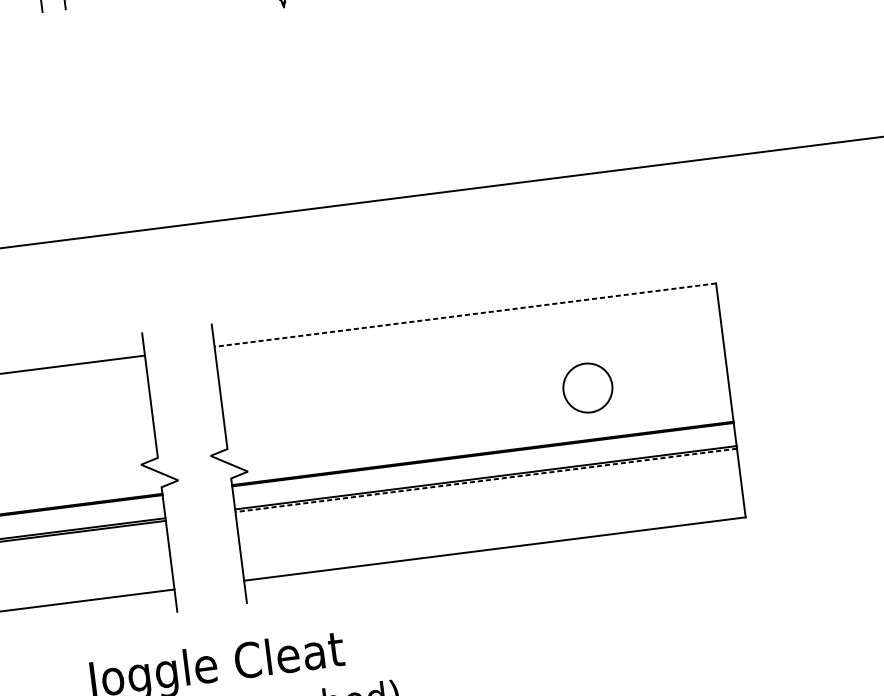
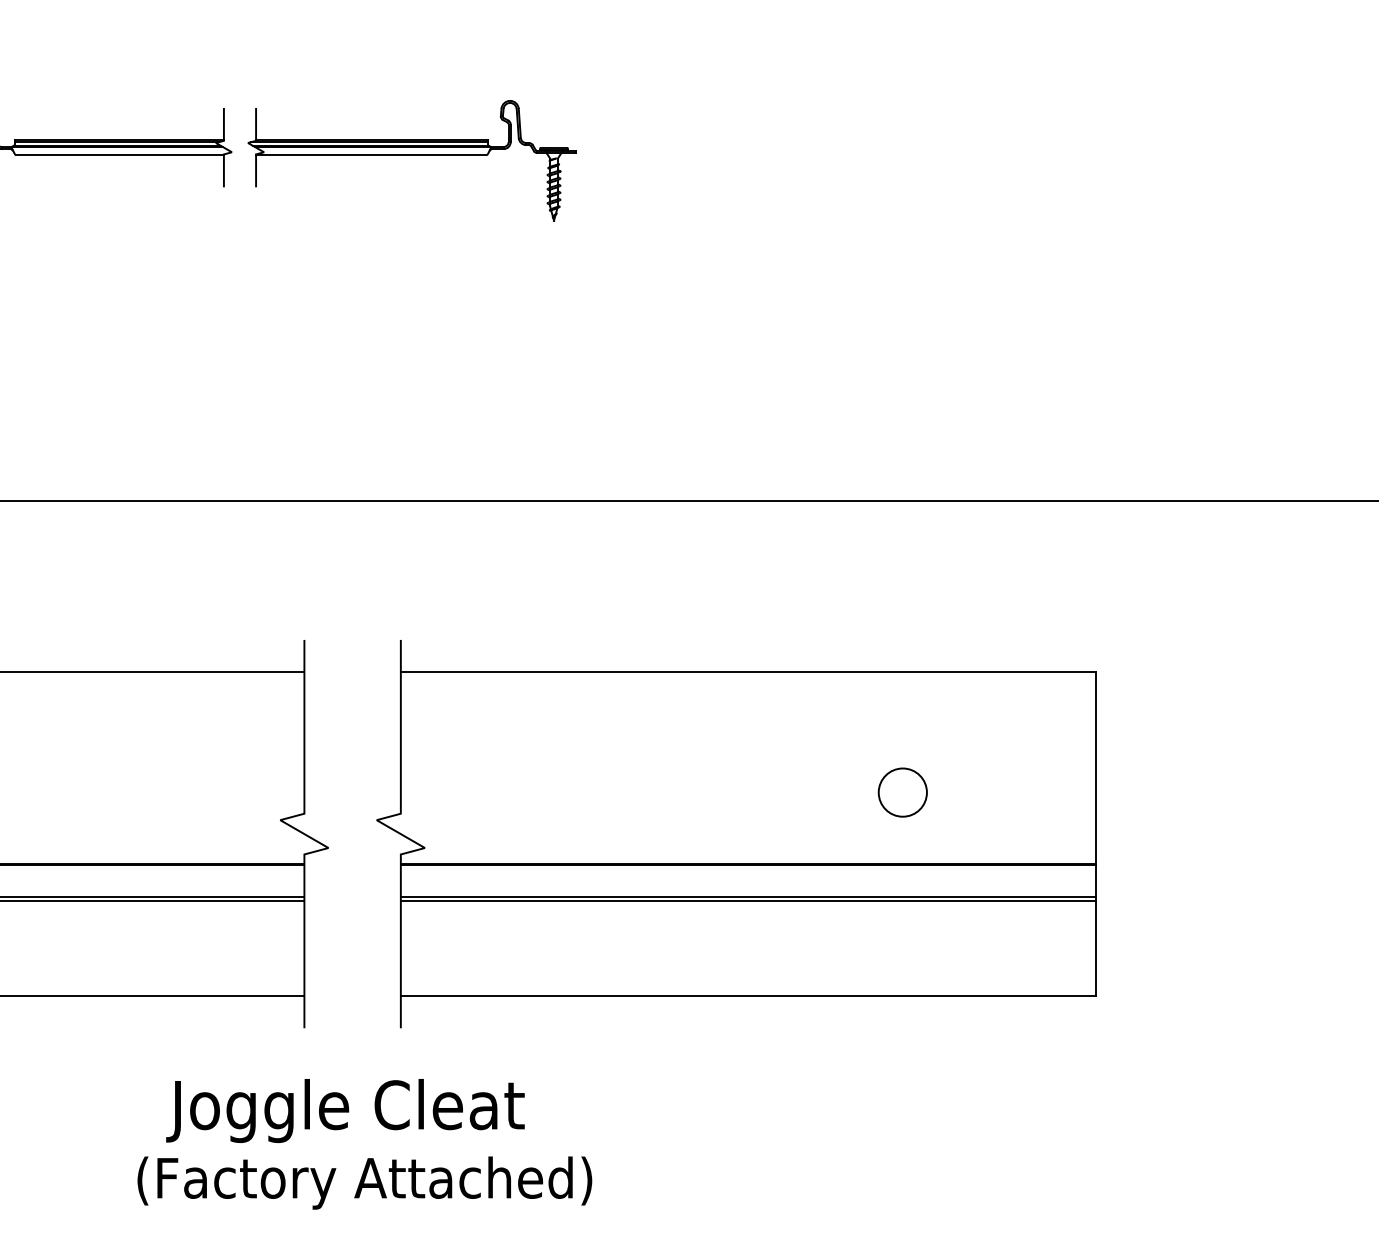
line: (464, 315) -> (747, 672), dashed -> solid
circle: (587, 388) -> (902, 792), size x0.71
line: (485, 480) -> (747, 901), dashed -> solid

